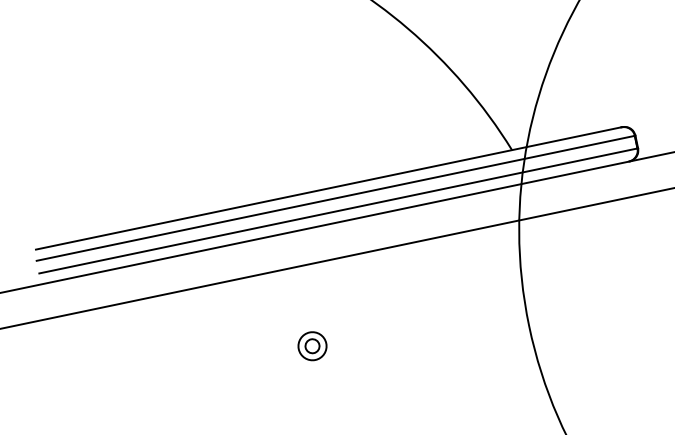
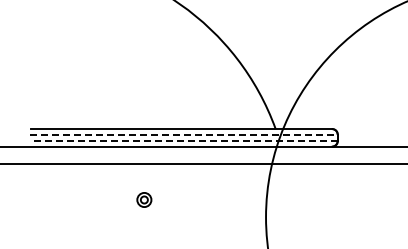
line: (336, 197) -> (184, 134), solid -> dashed
line: (339, 211) -> (184, 141), solid -> dashed
part: (312, 345) -> (144, 199), moved

